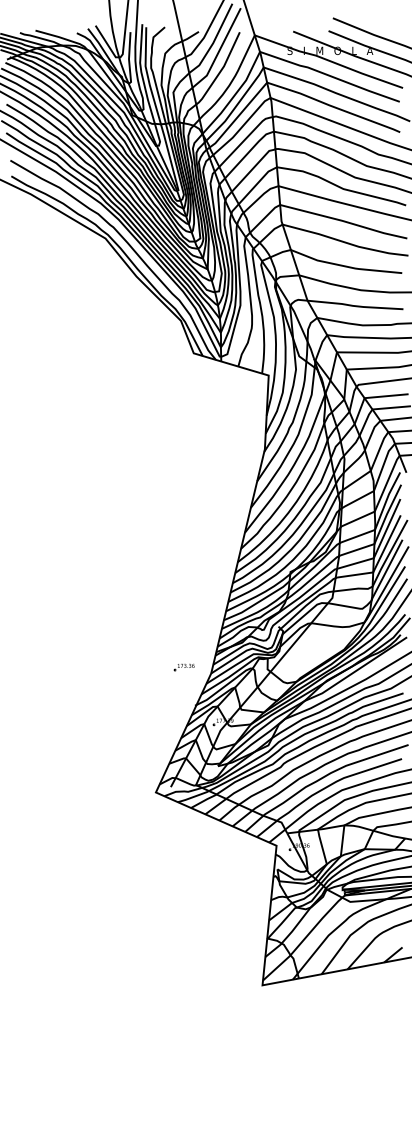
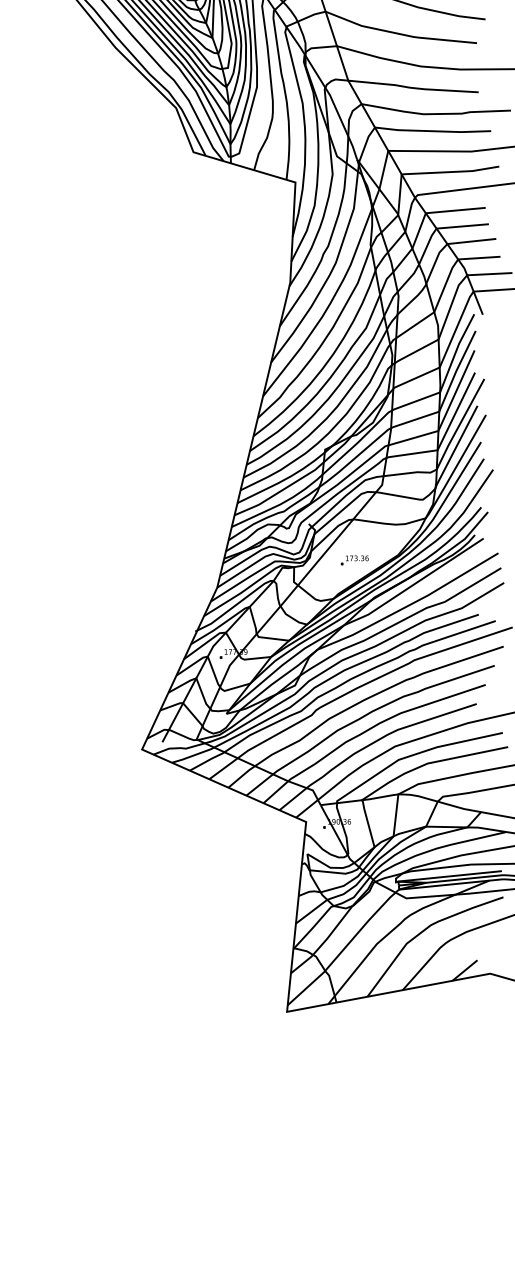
part: (183, 667) -> (353, 560), moved

